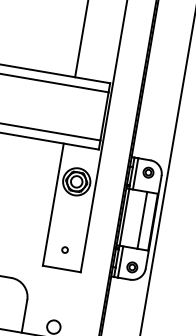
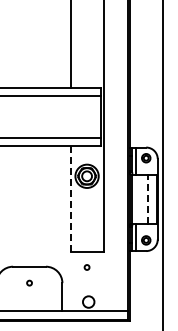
line: (53, 205) -> (70, 199), solid -> dashed
line: (141, 220) -> (147, 199), solid -> dashed
circle: (64, 249) -> (86, 267), moved

